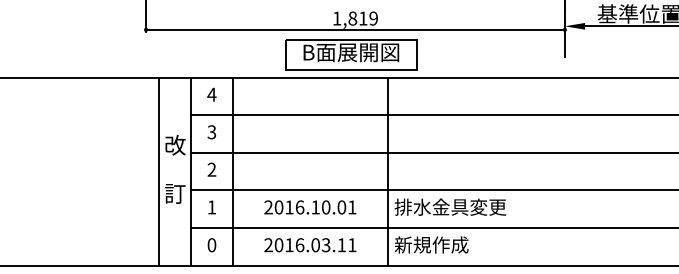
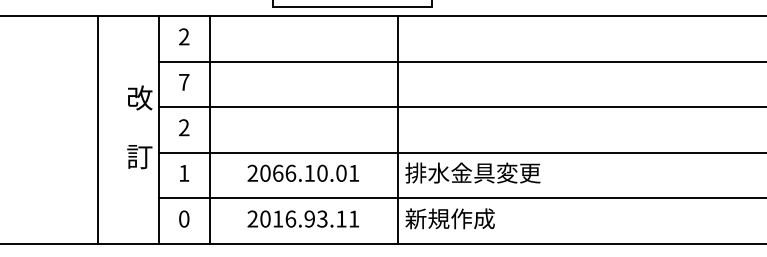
text: (211, 94) -> (183, 36), 4 -> 2
text: (211, 132) -> (183, 82), 3 -> 7
line: (159, 171) -> (97, 129), moved
text: (289, 207) -> (278, 173), 2016.10.01 -> 2066.10.01
text: (315, 245) -> (309, 219), 2016.03.11 -> 2016.93.11

